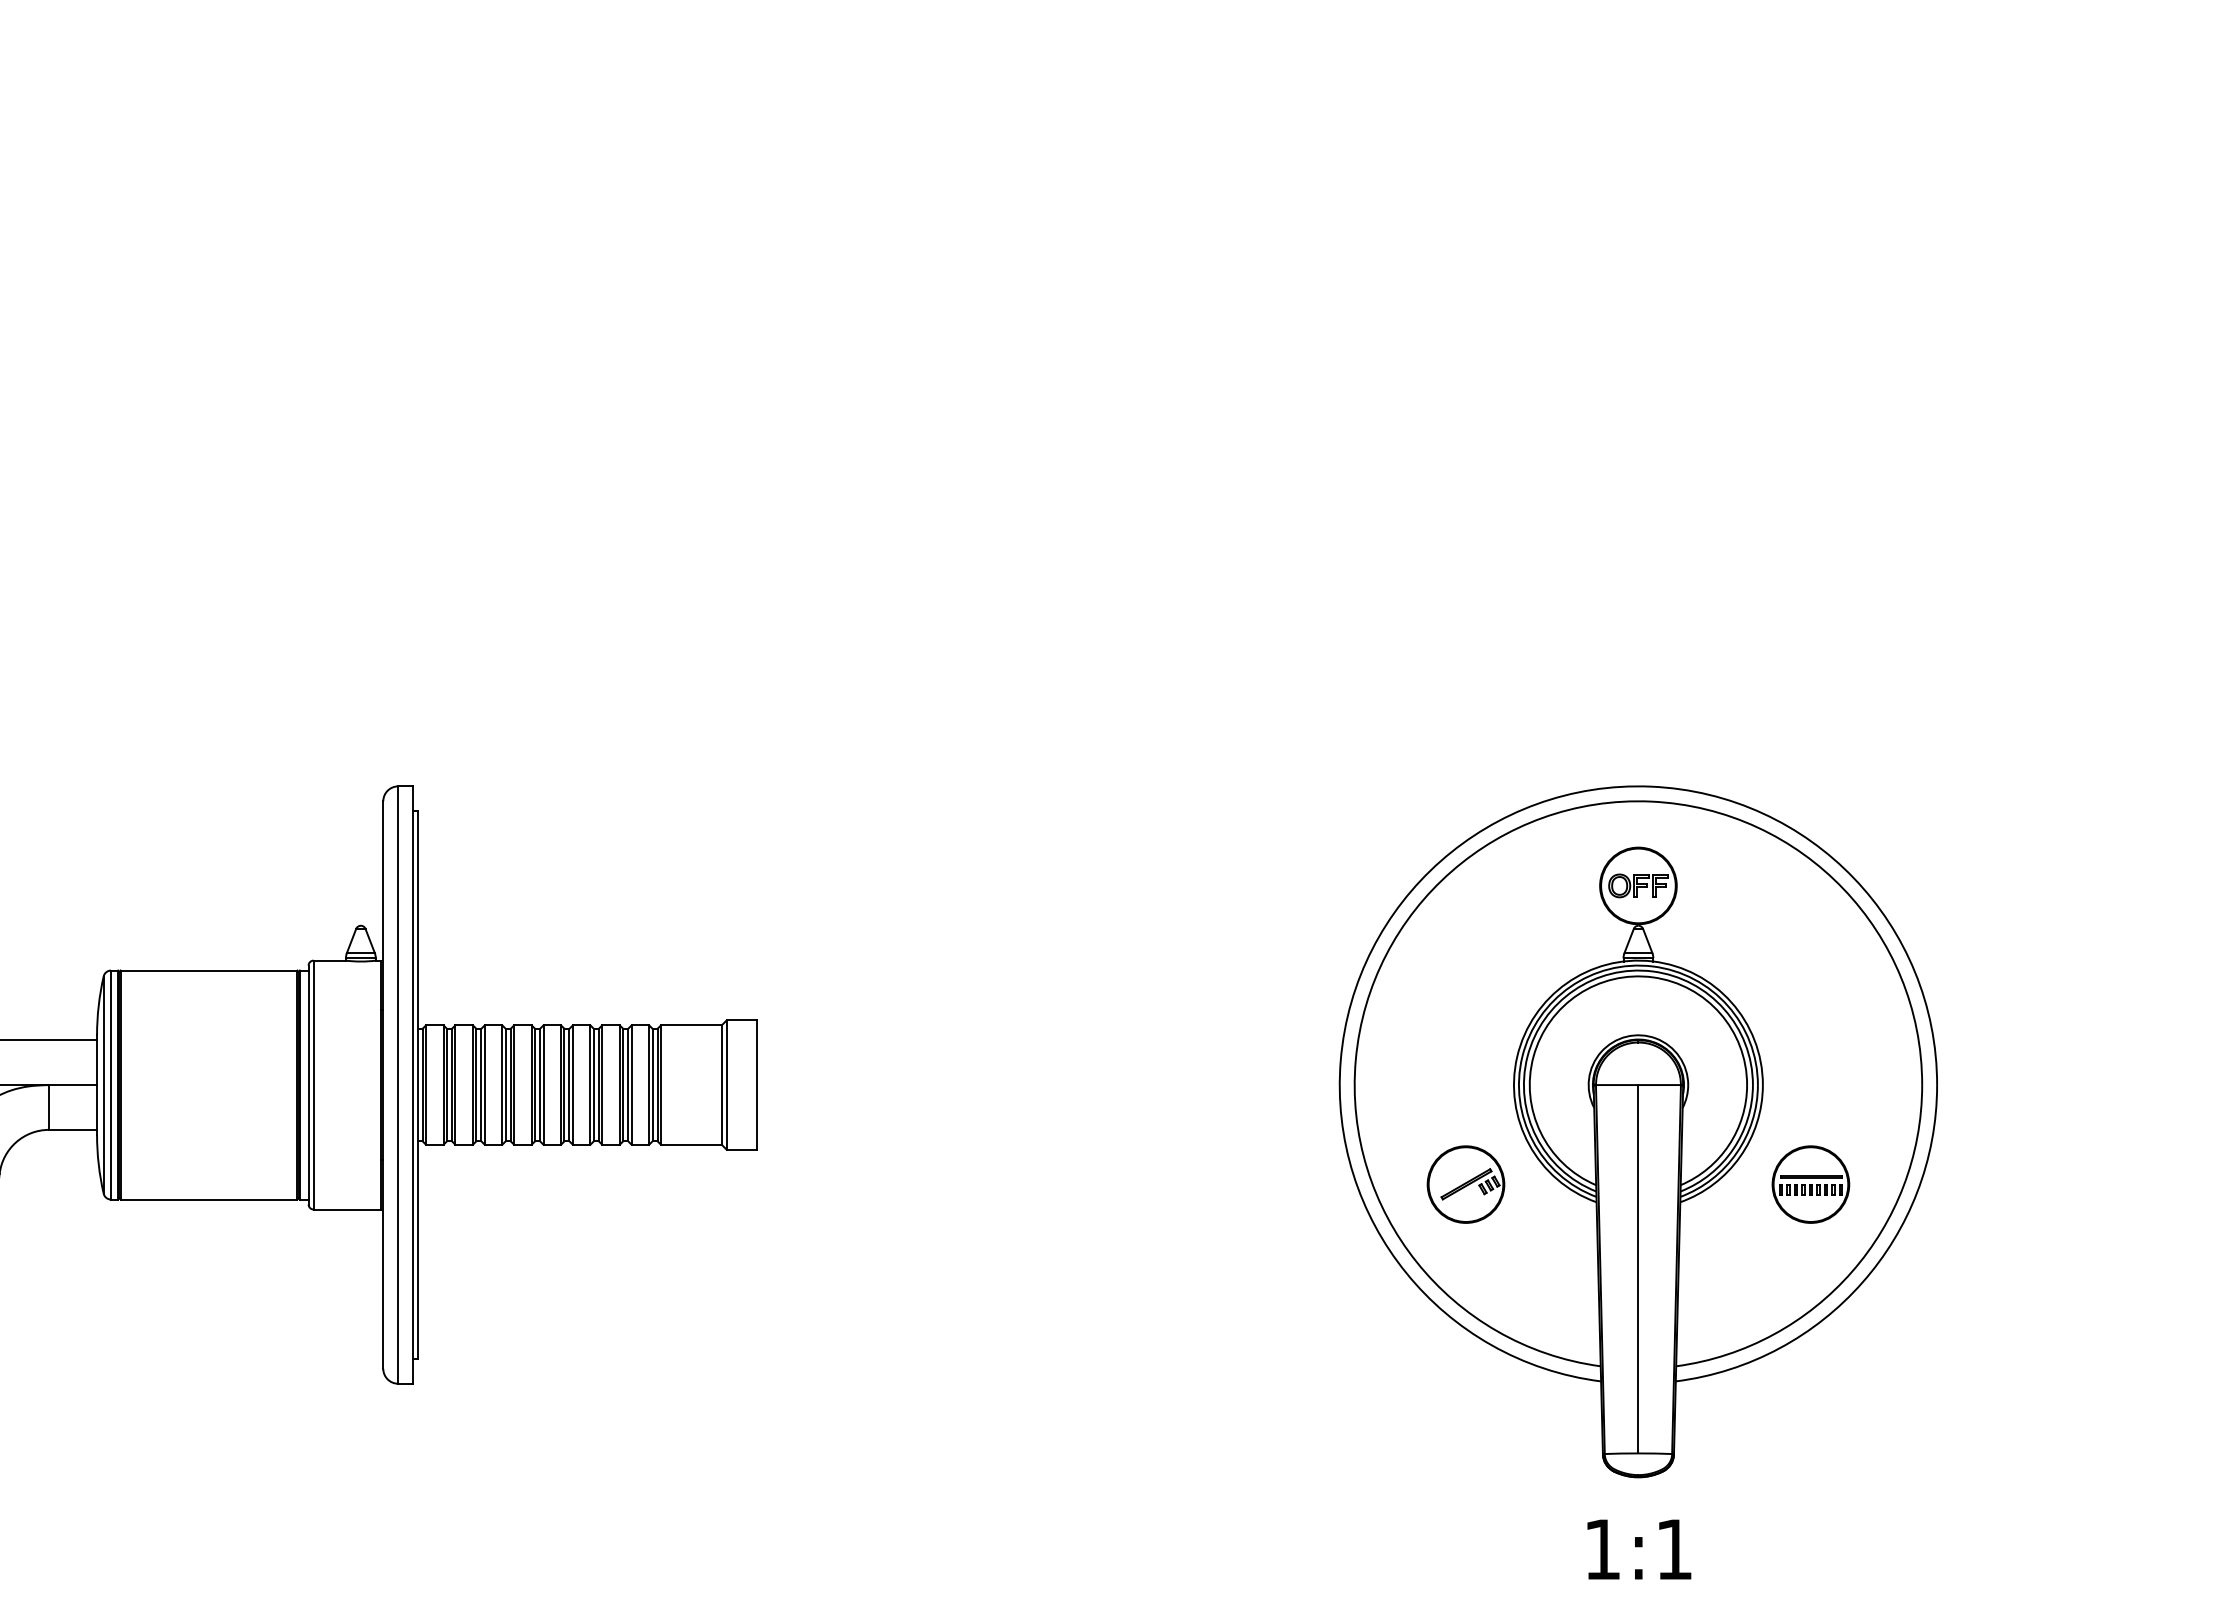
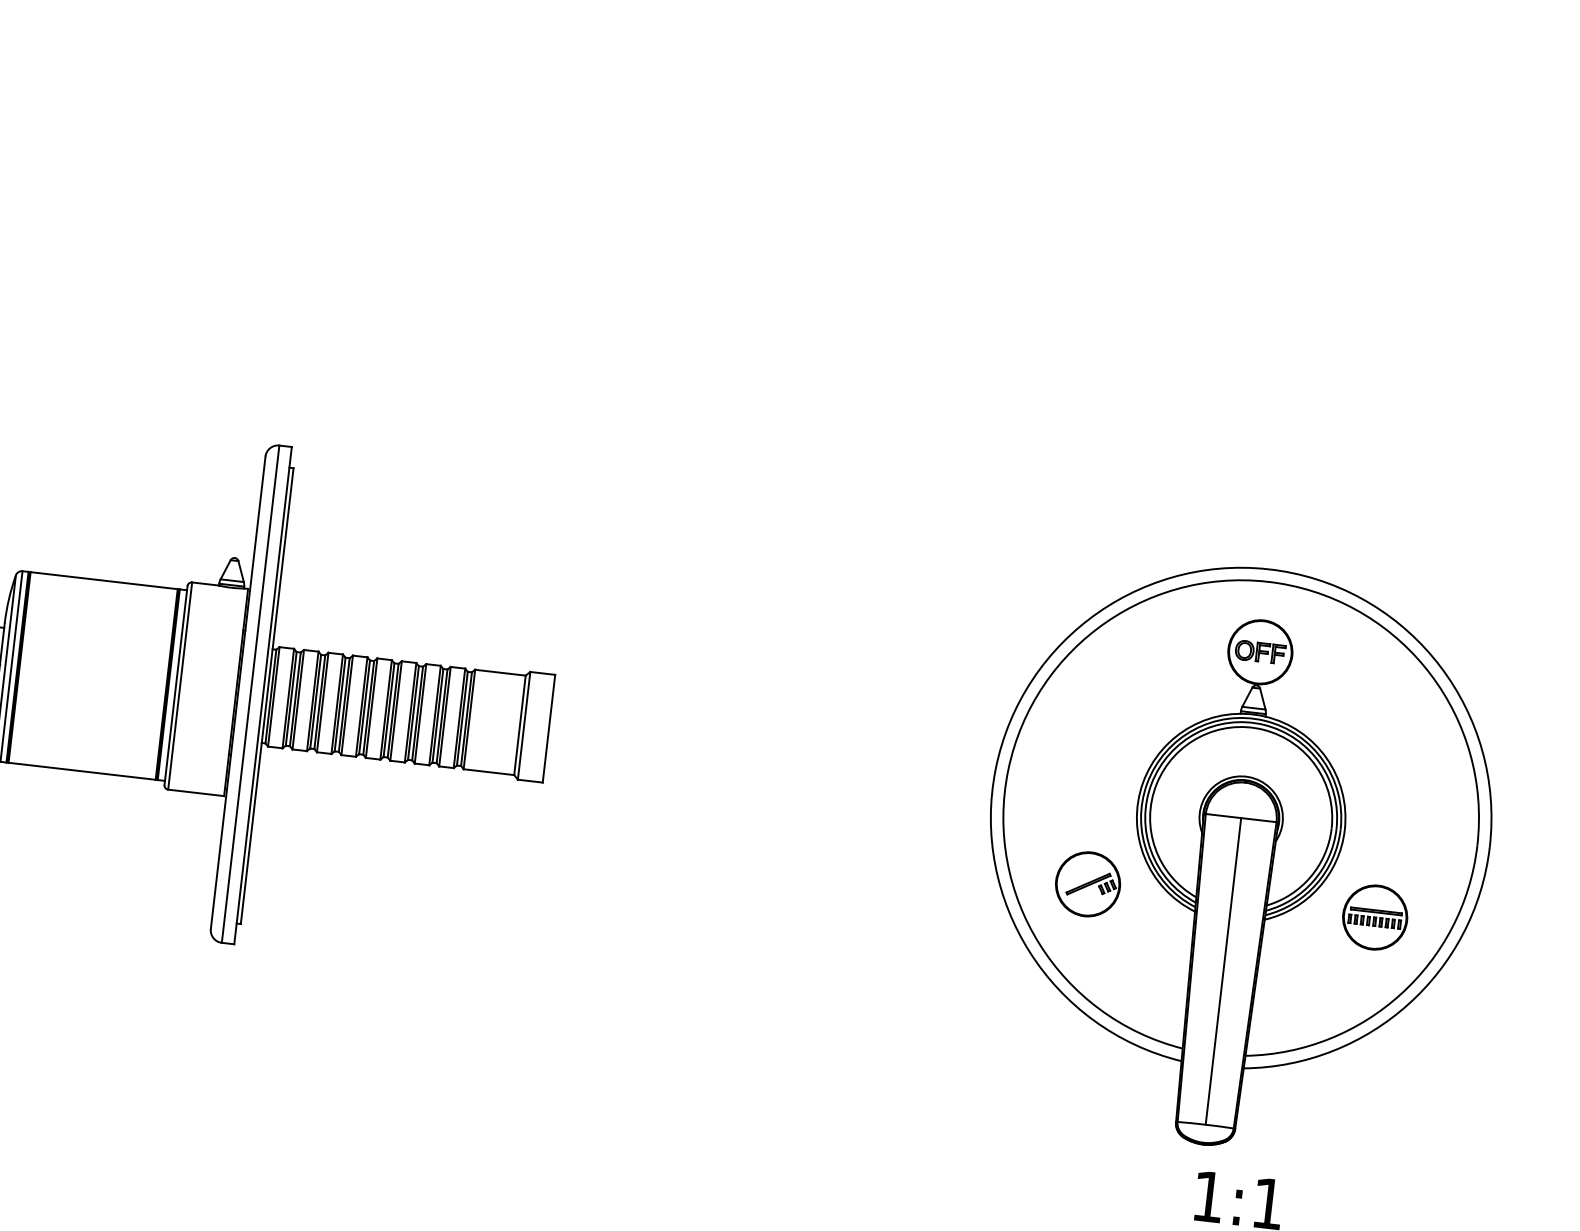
part: (1637, 1131) -> (1235, 856), moved

